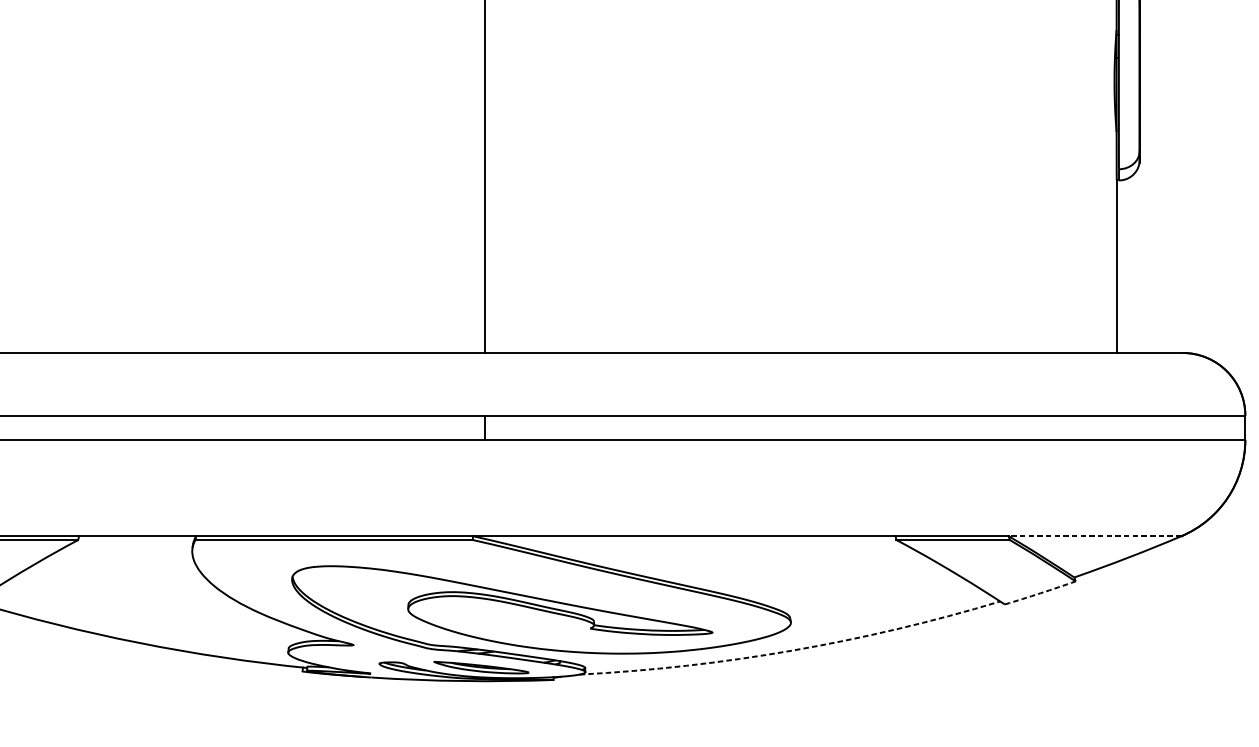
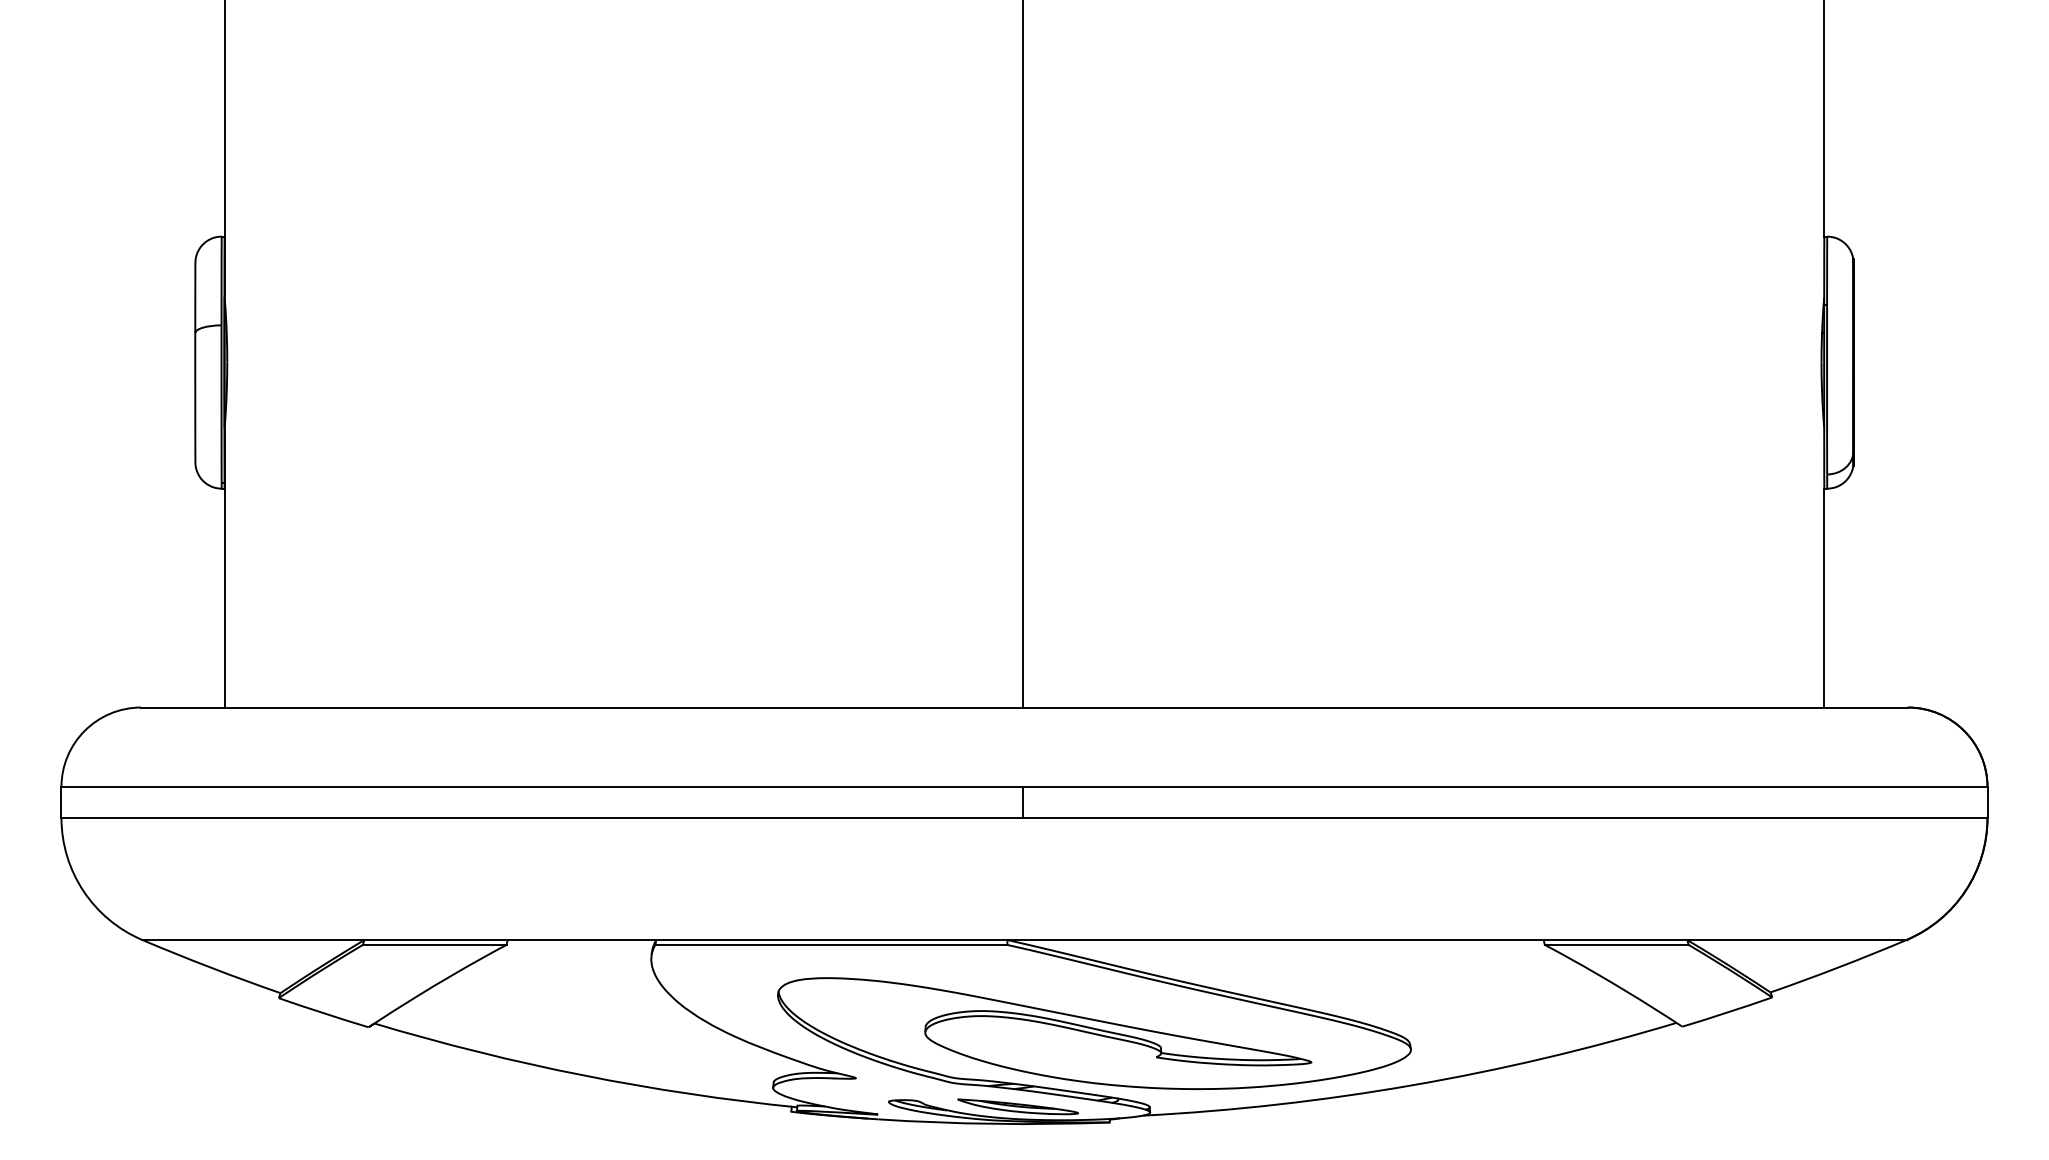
line: (1094, 536) -> (1796, 940), dashed -> solid
arc: (1040, 593) -> (1727, 1012), dashed -> solid
arc: (792, 650) -> (1412, 1085), dashed -> solid

